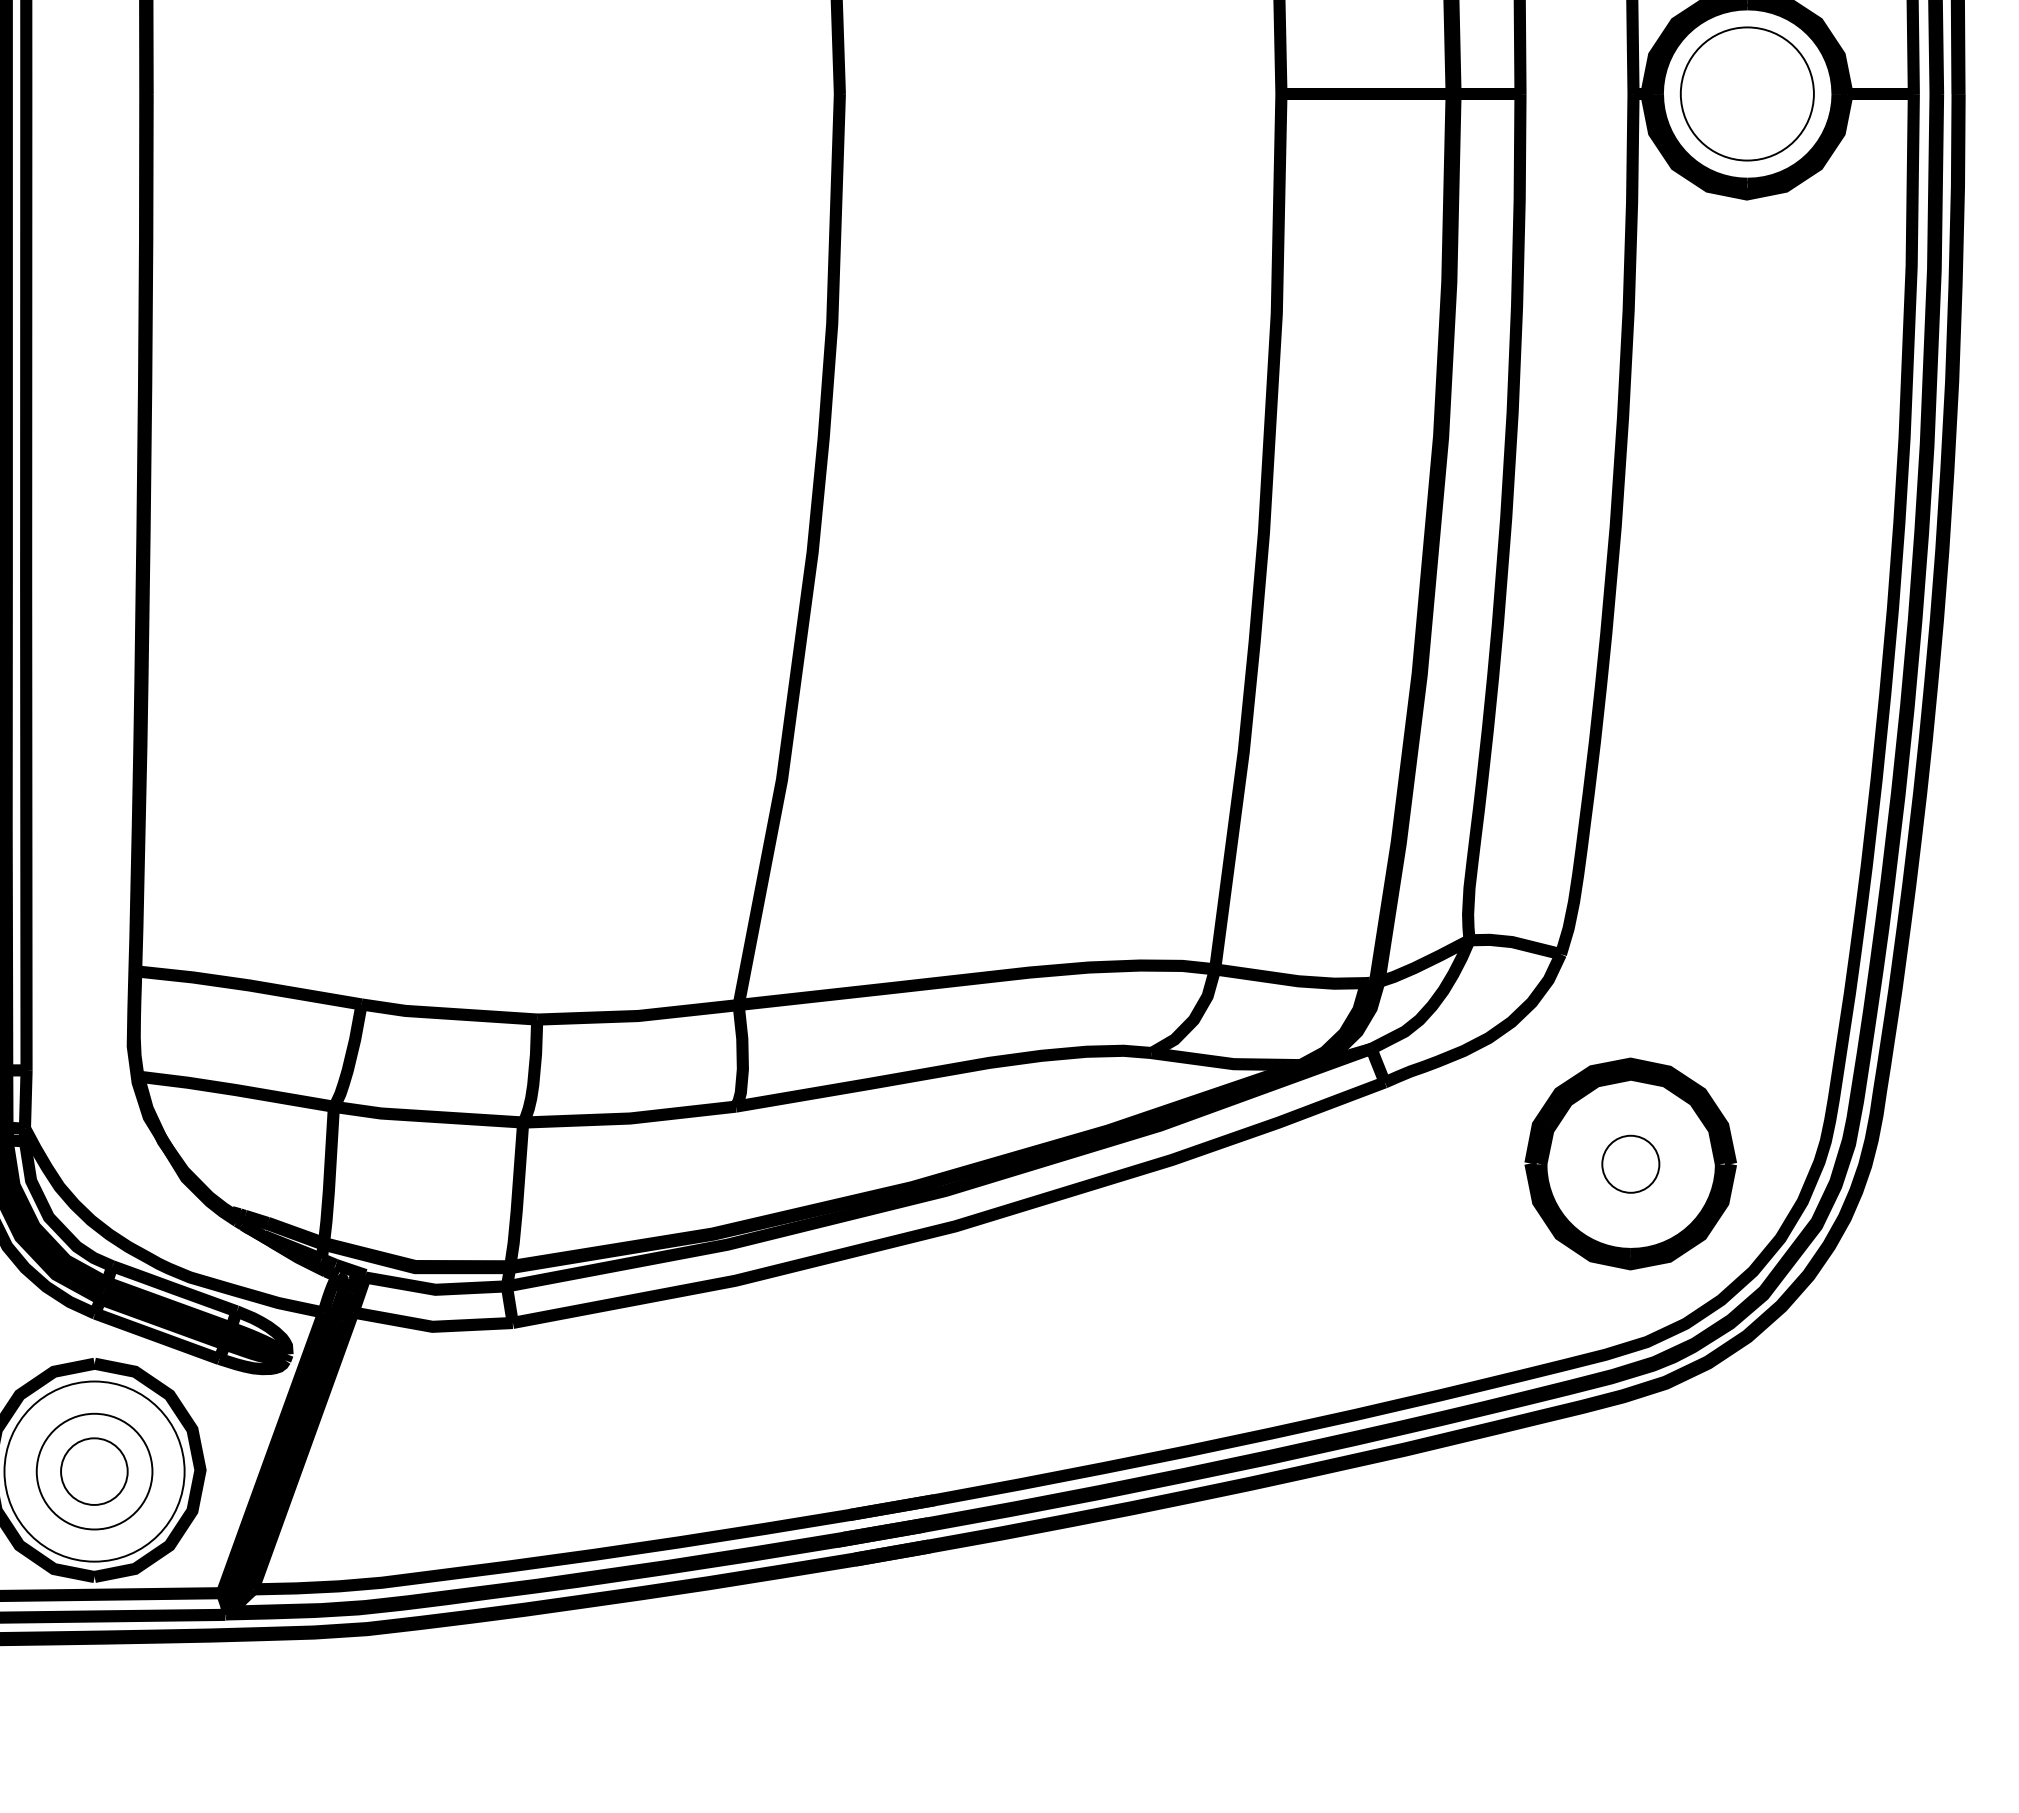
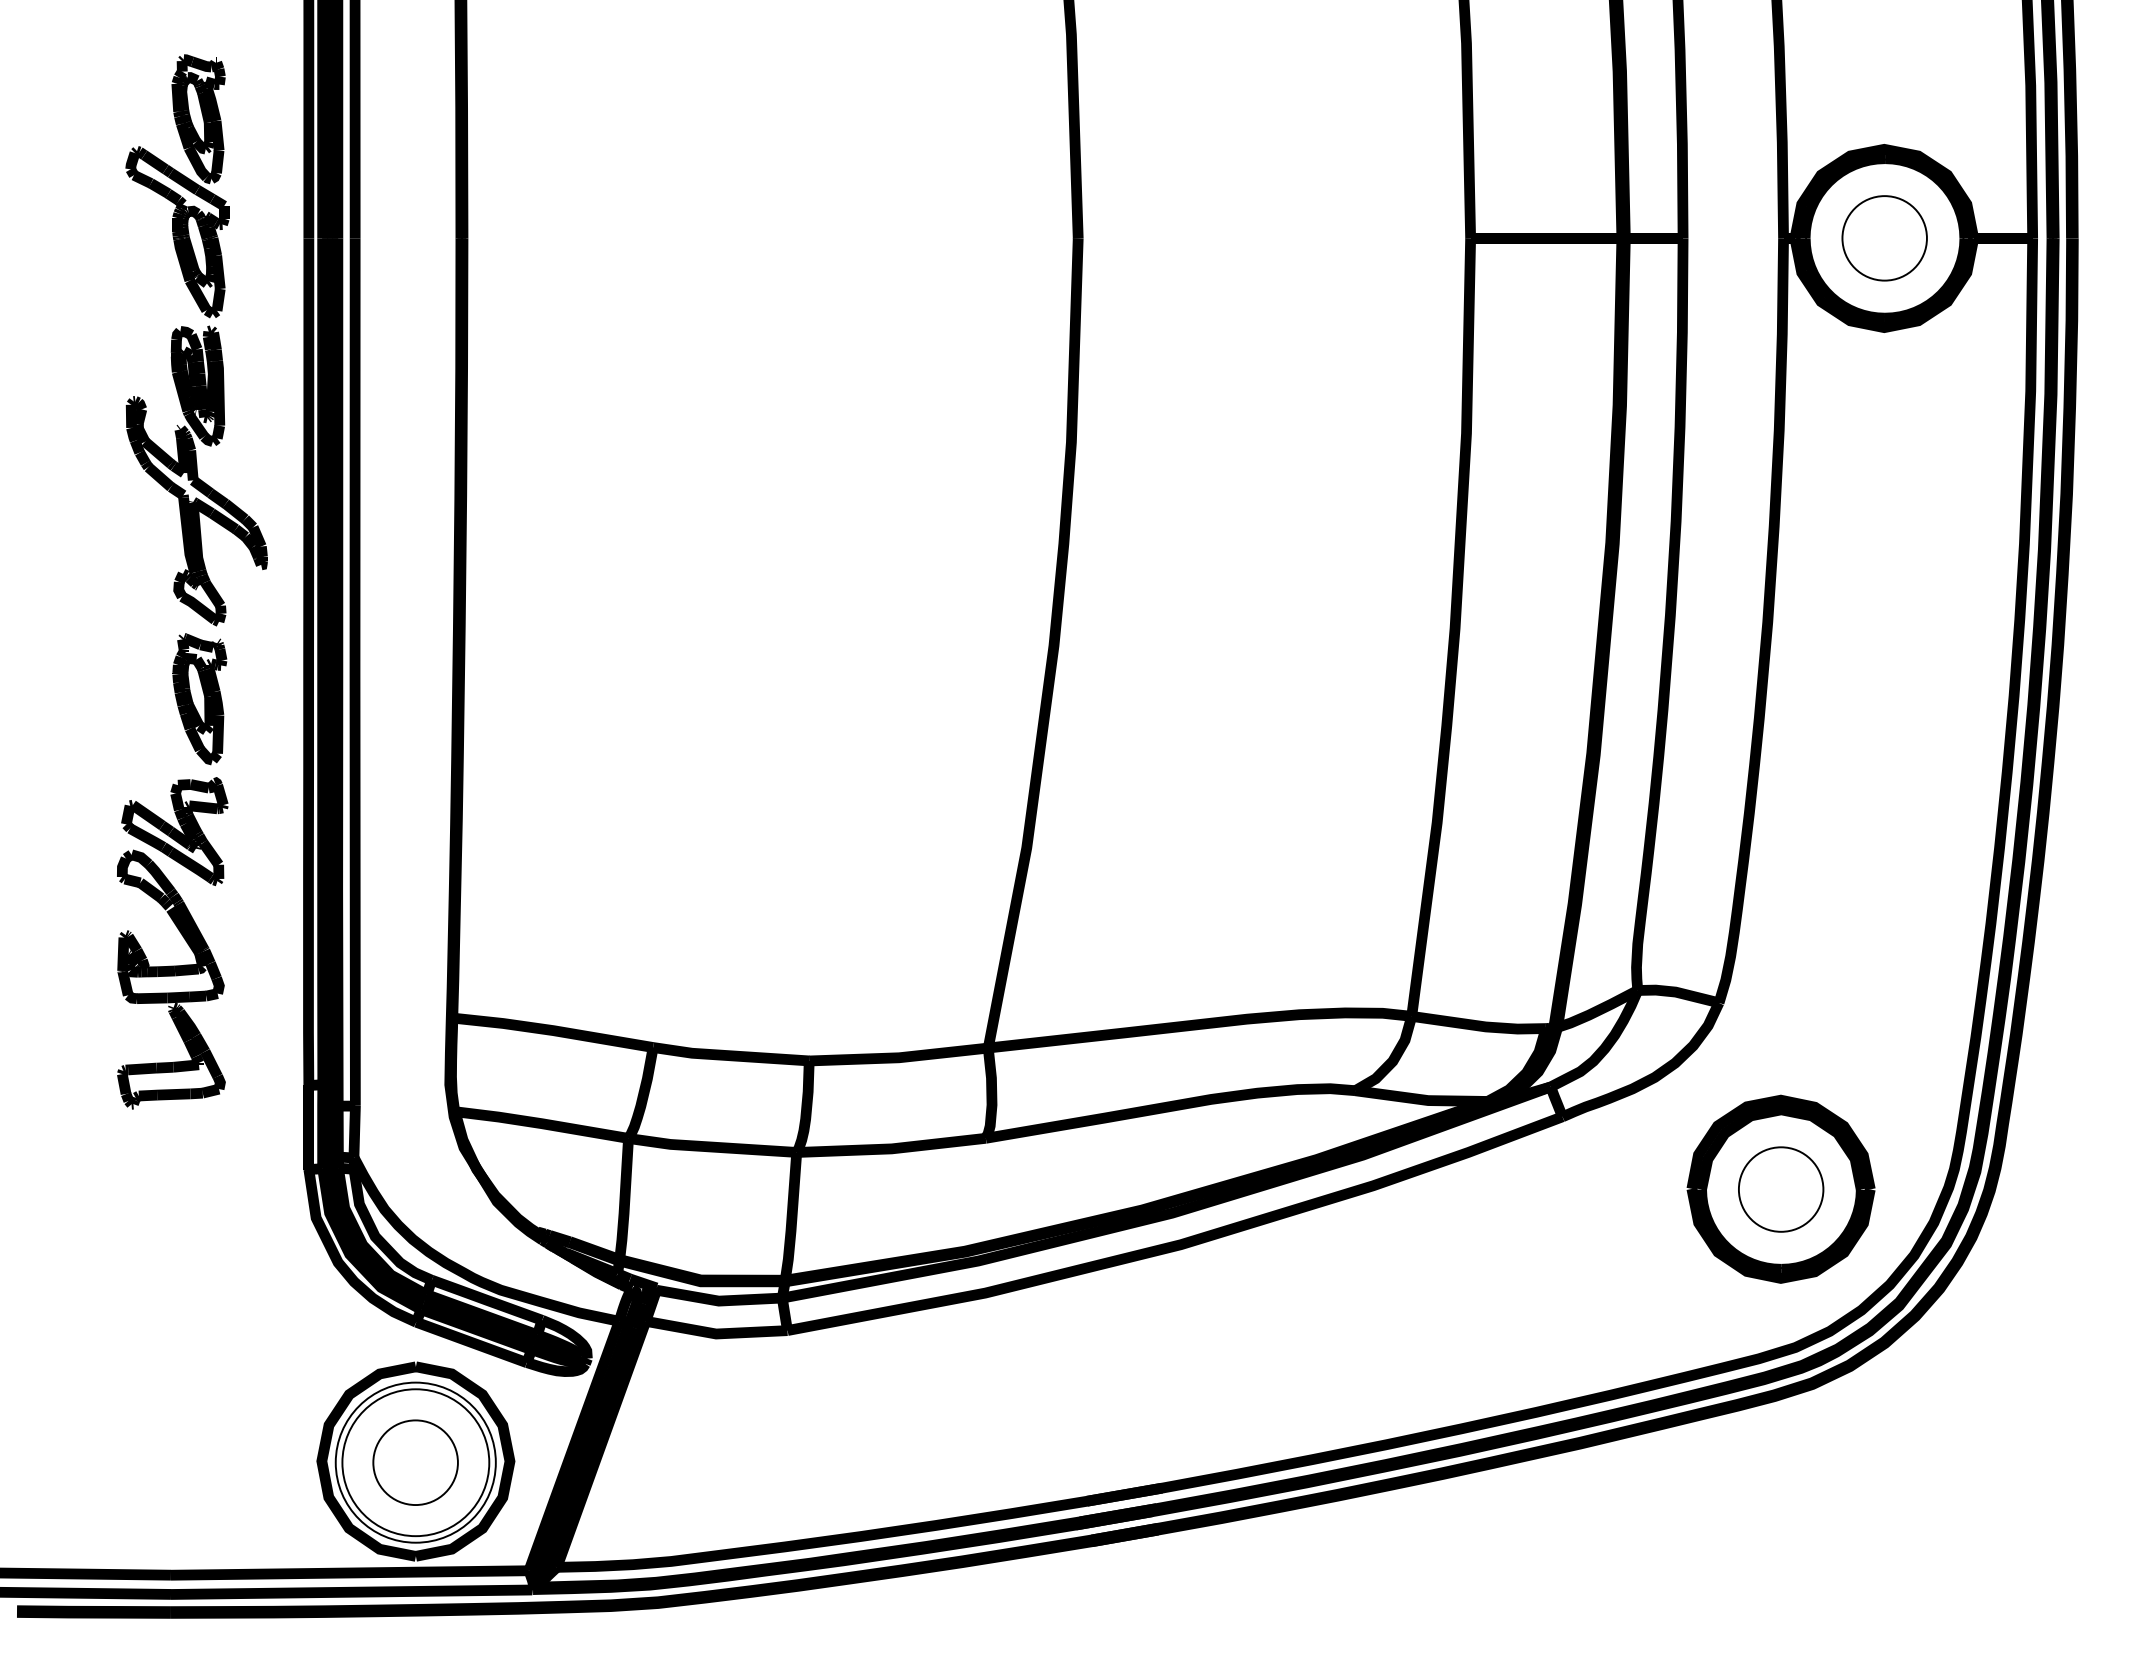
circle: (1747, 94) -> (1884, 238), size x0.71
circle: (1630, 1164) -> (1780, 1189), size x1.67
circle: (94, 1471) -> (415, 1462), size x1.43
circle: (94, 1471) -> (415, 1462), size x1.43

